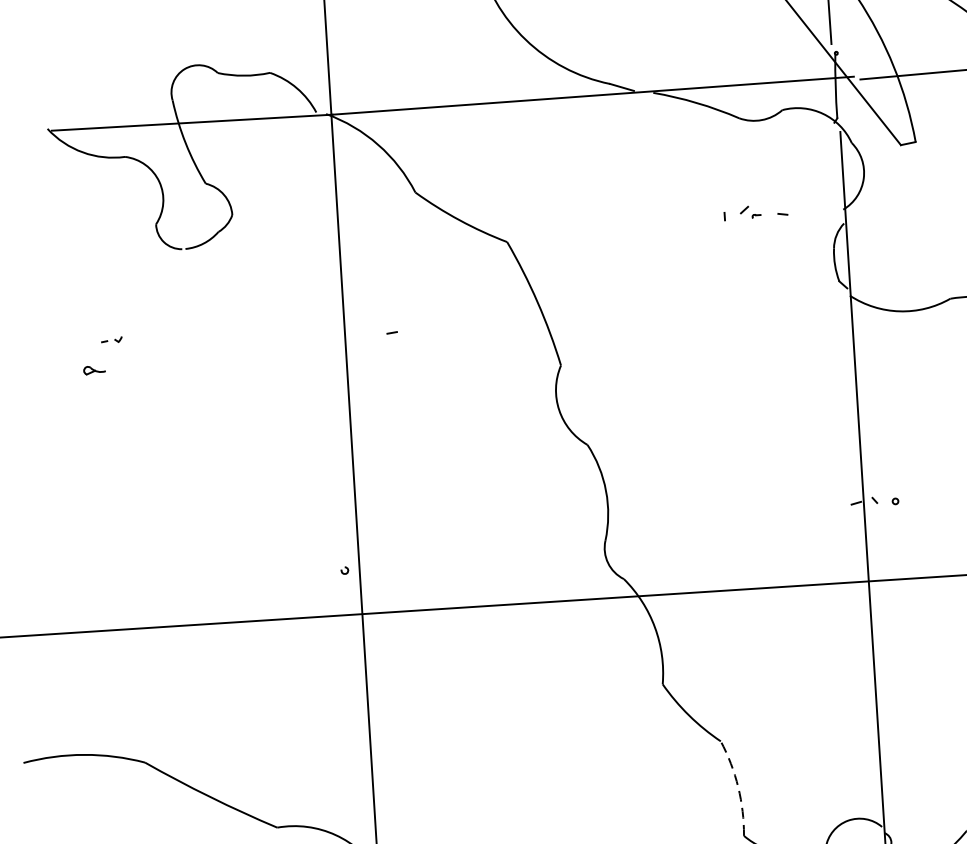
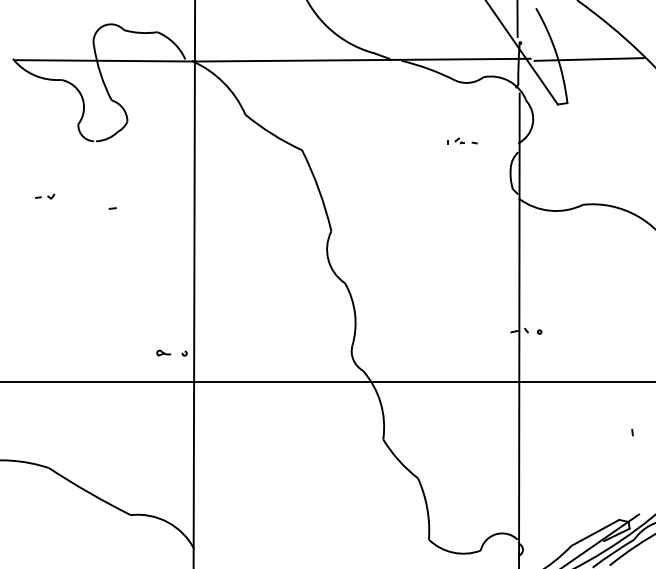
part: (756, 210) -> (462, 140), size x0.71
line: (391, 332) -> (112, 208), moved
part: (112, 340) -> (45, 196), size x1.43
part: (93, 369) -> (163, 352), moved
arc: (738, 787) -> (427, 508), dashed -> solid

